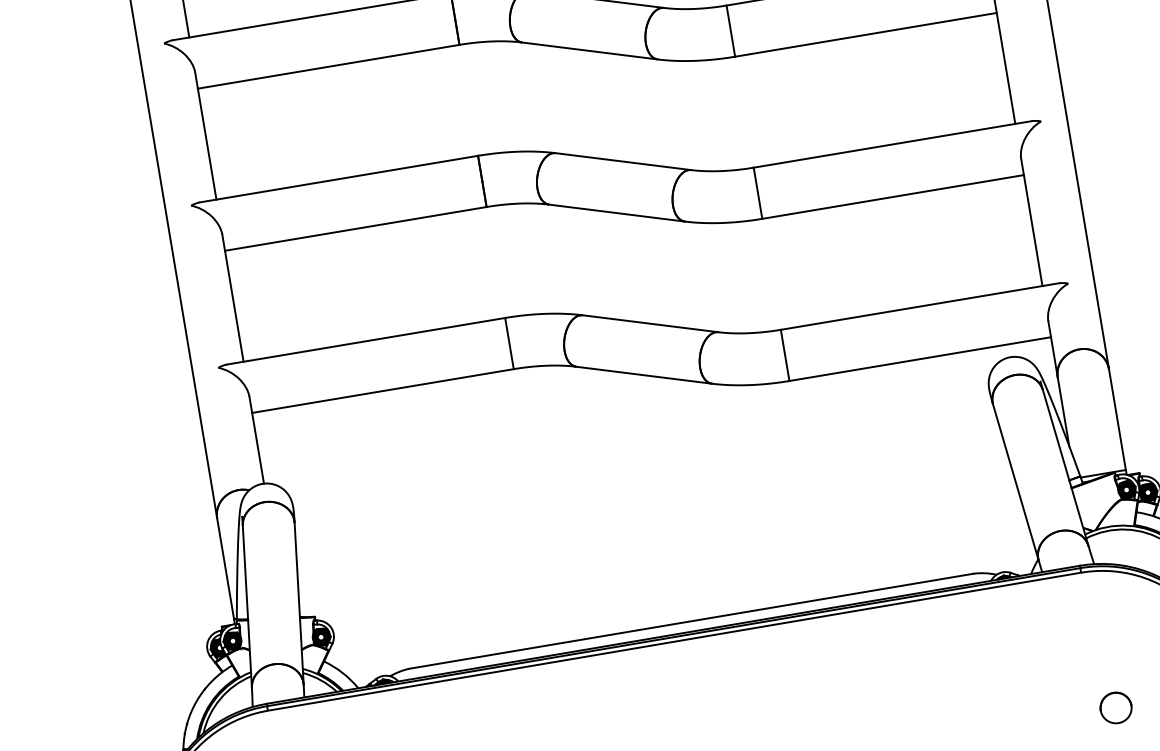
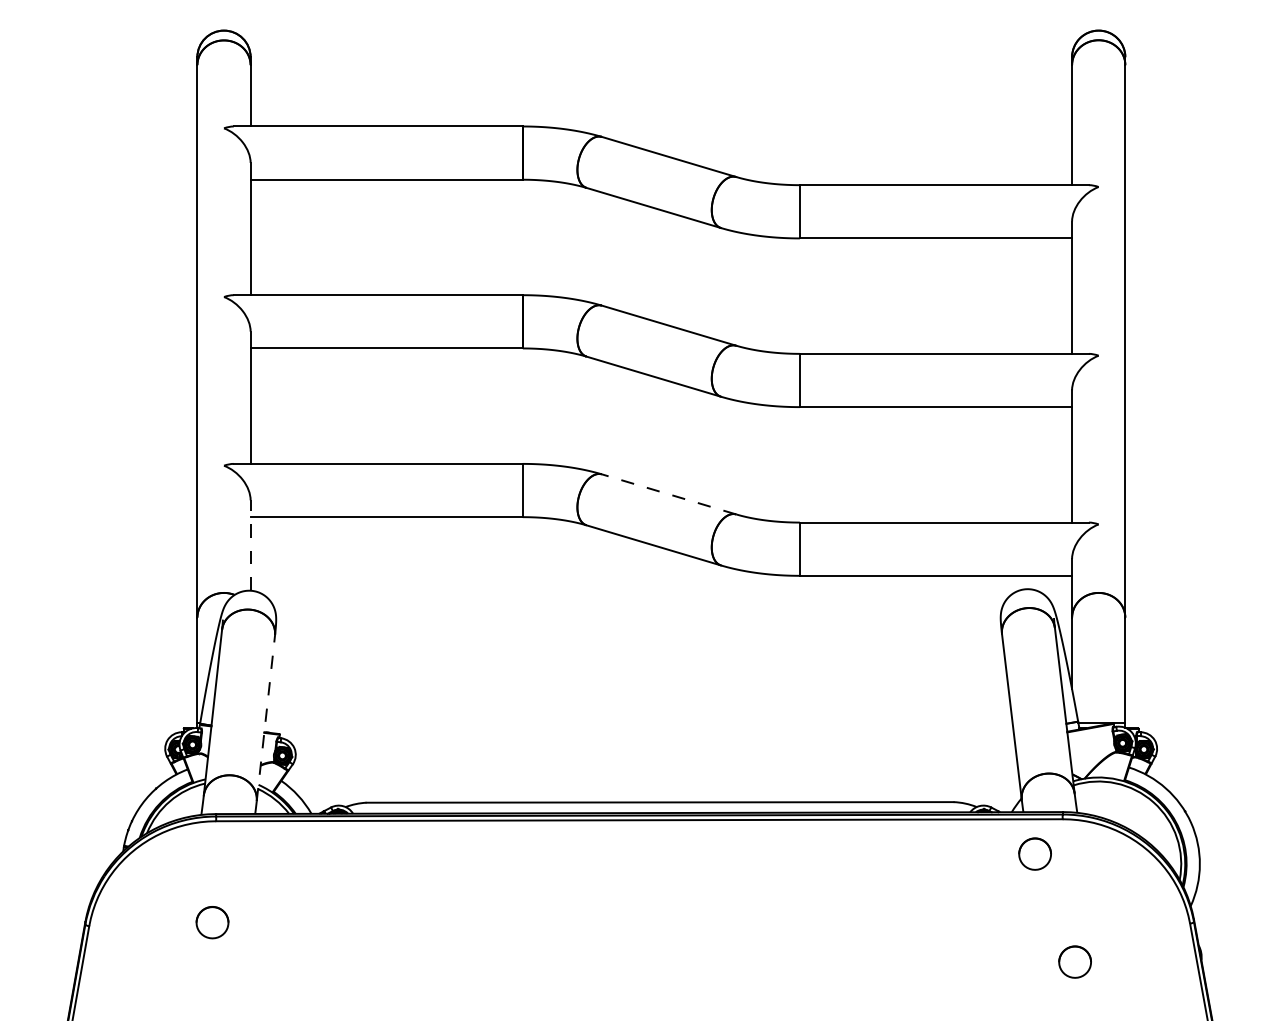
line: (650, 323) -> (668, 494), solid -> dashed
line: (256, 440) -> (250, 545), solid -> dashed
line: (298, 603) -> (265, 717), solid -> dashed
part: (1059, 610) -> (1034, 853), added

